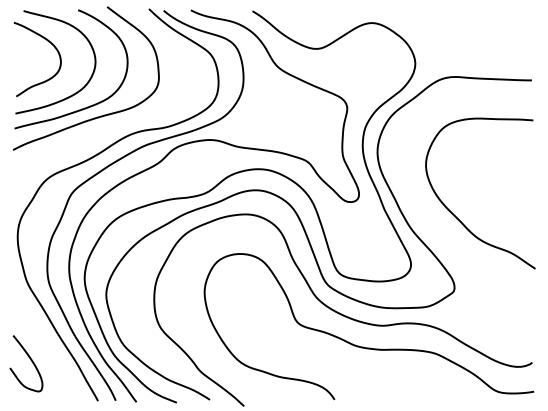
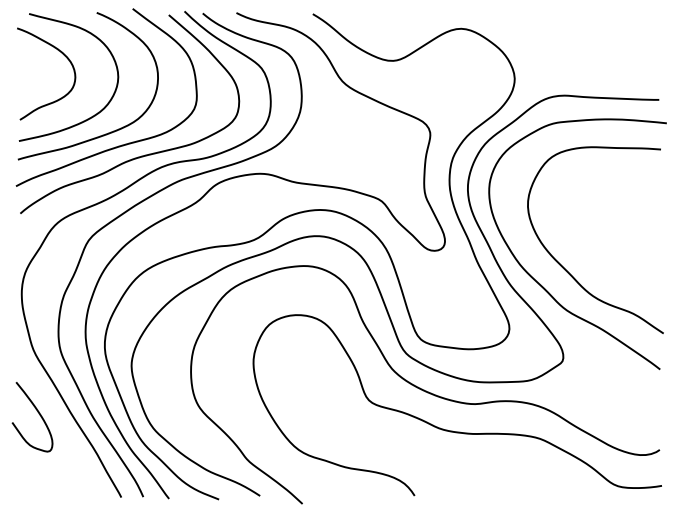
curve: (114, 125) -> (141, 155), added
curve: (436, 228) -> (540, 283), added
curve: (30, 359) -> (37, 412), moved

